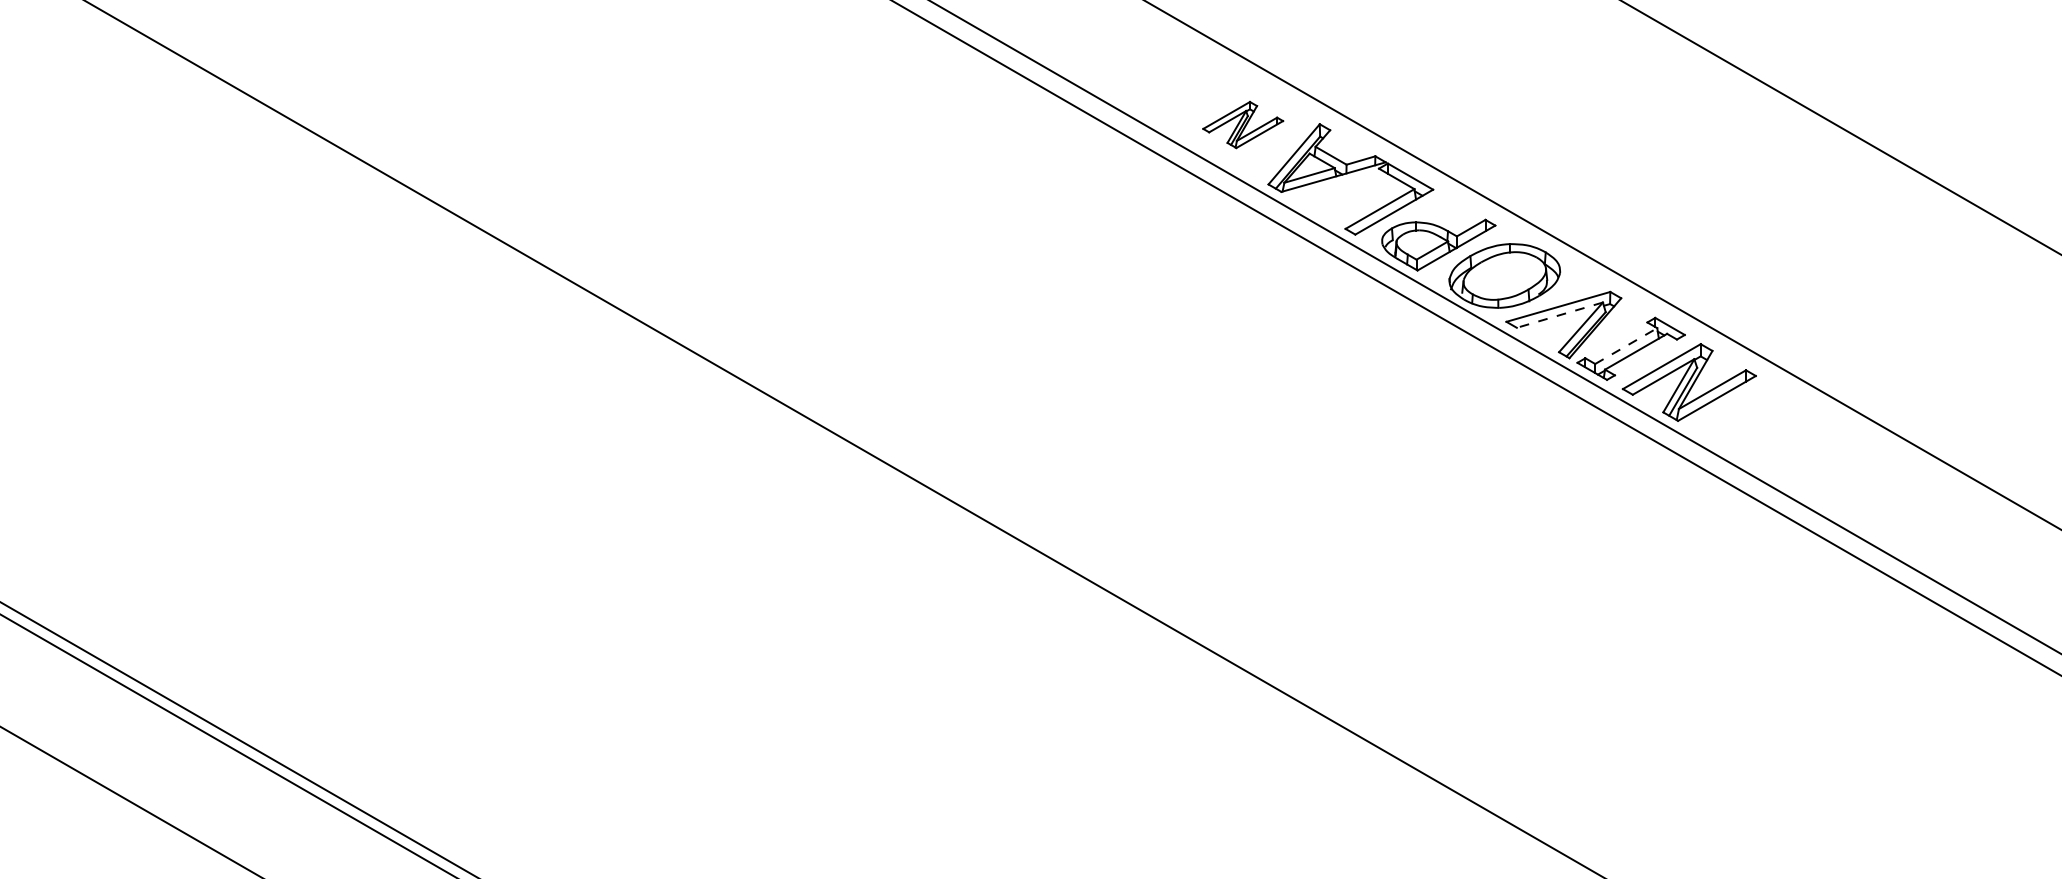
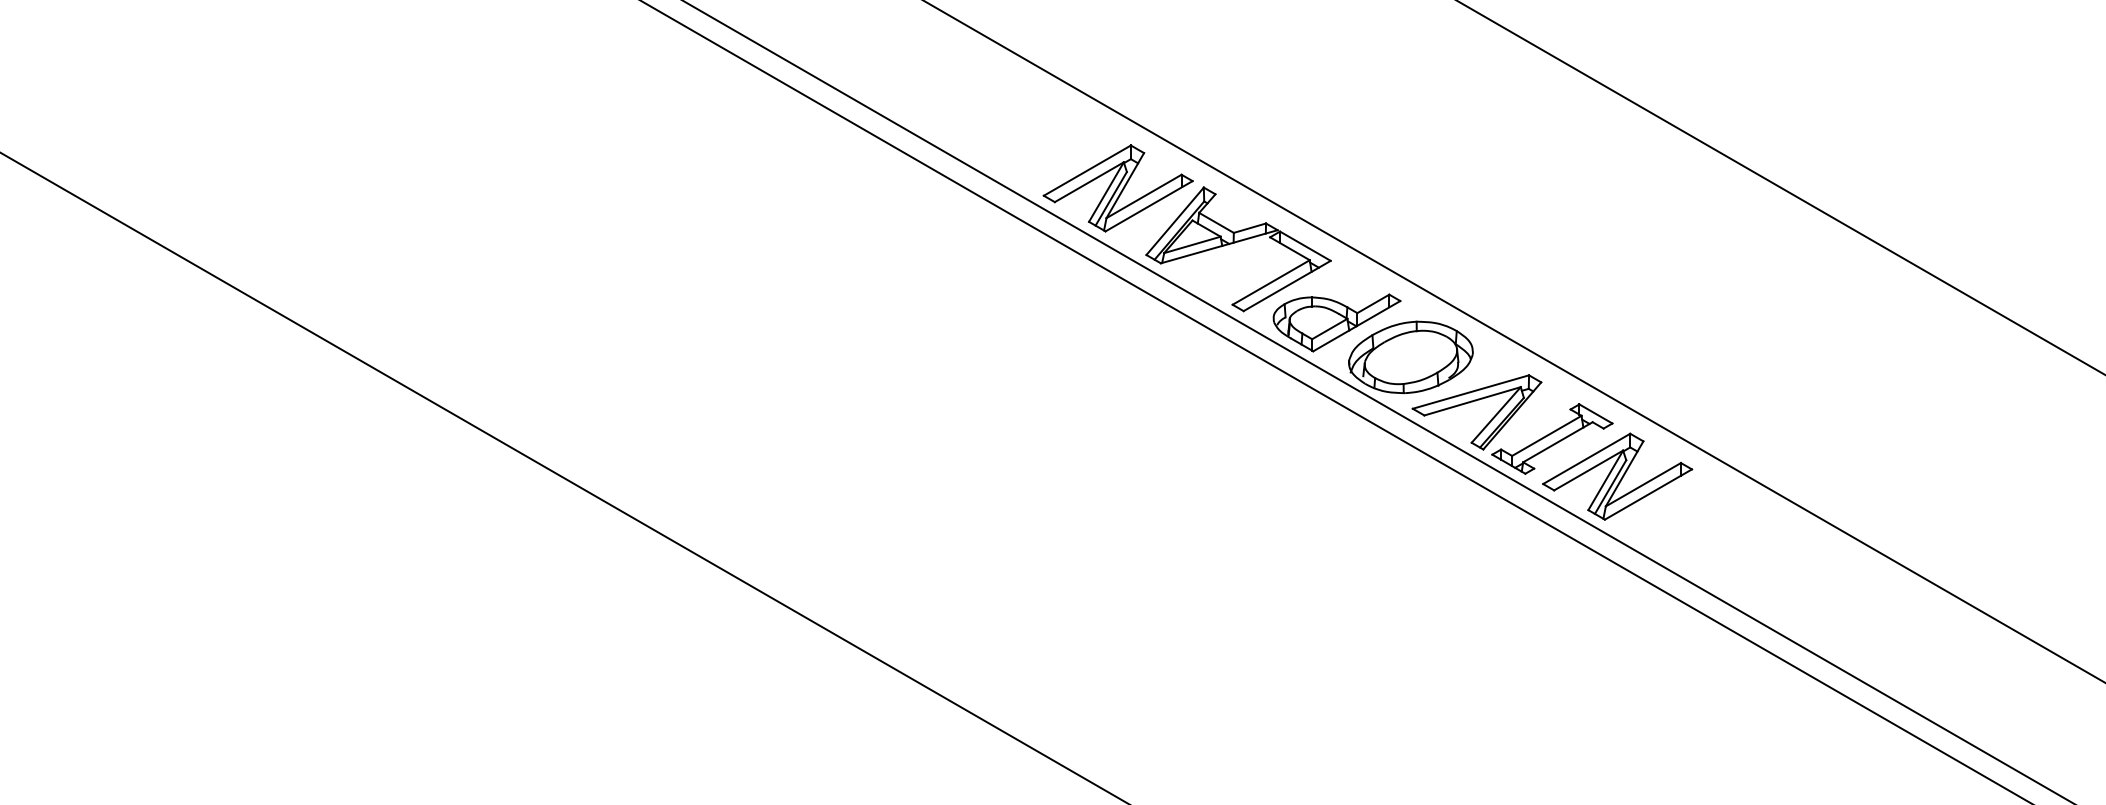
part: (1242, 124) -> (1117, 187), size x1.67
line: (1559, 315) -> (1472, 401), dashed -> solid
line: (1626, 346) -> (1547, 436), dashed -> solid

